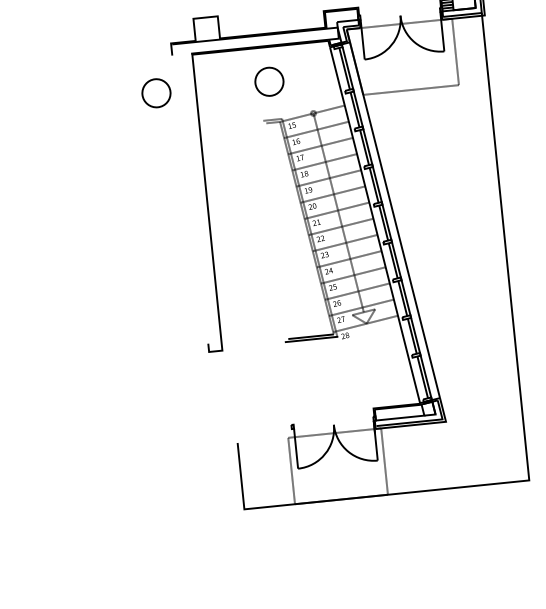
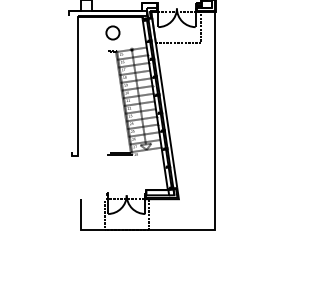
circle: (155, 92) -> (59, 32), removed

